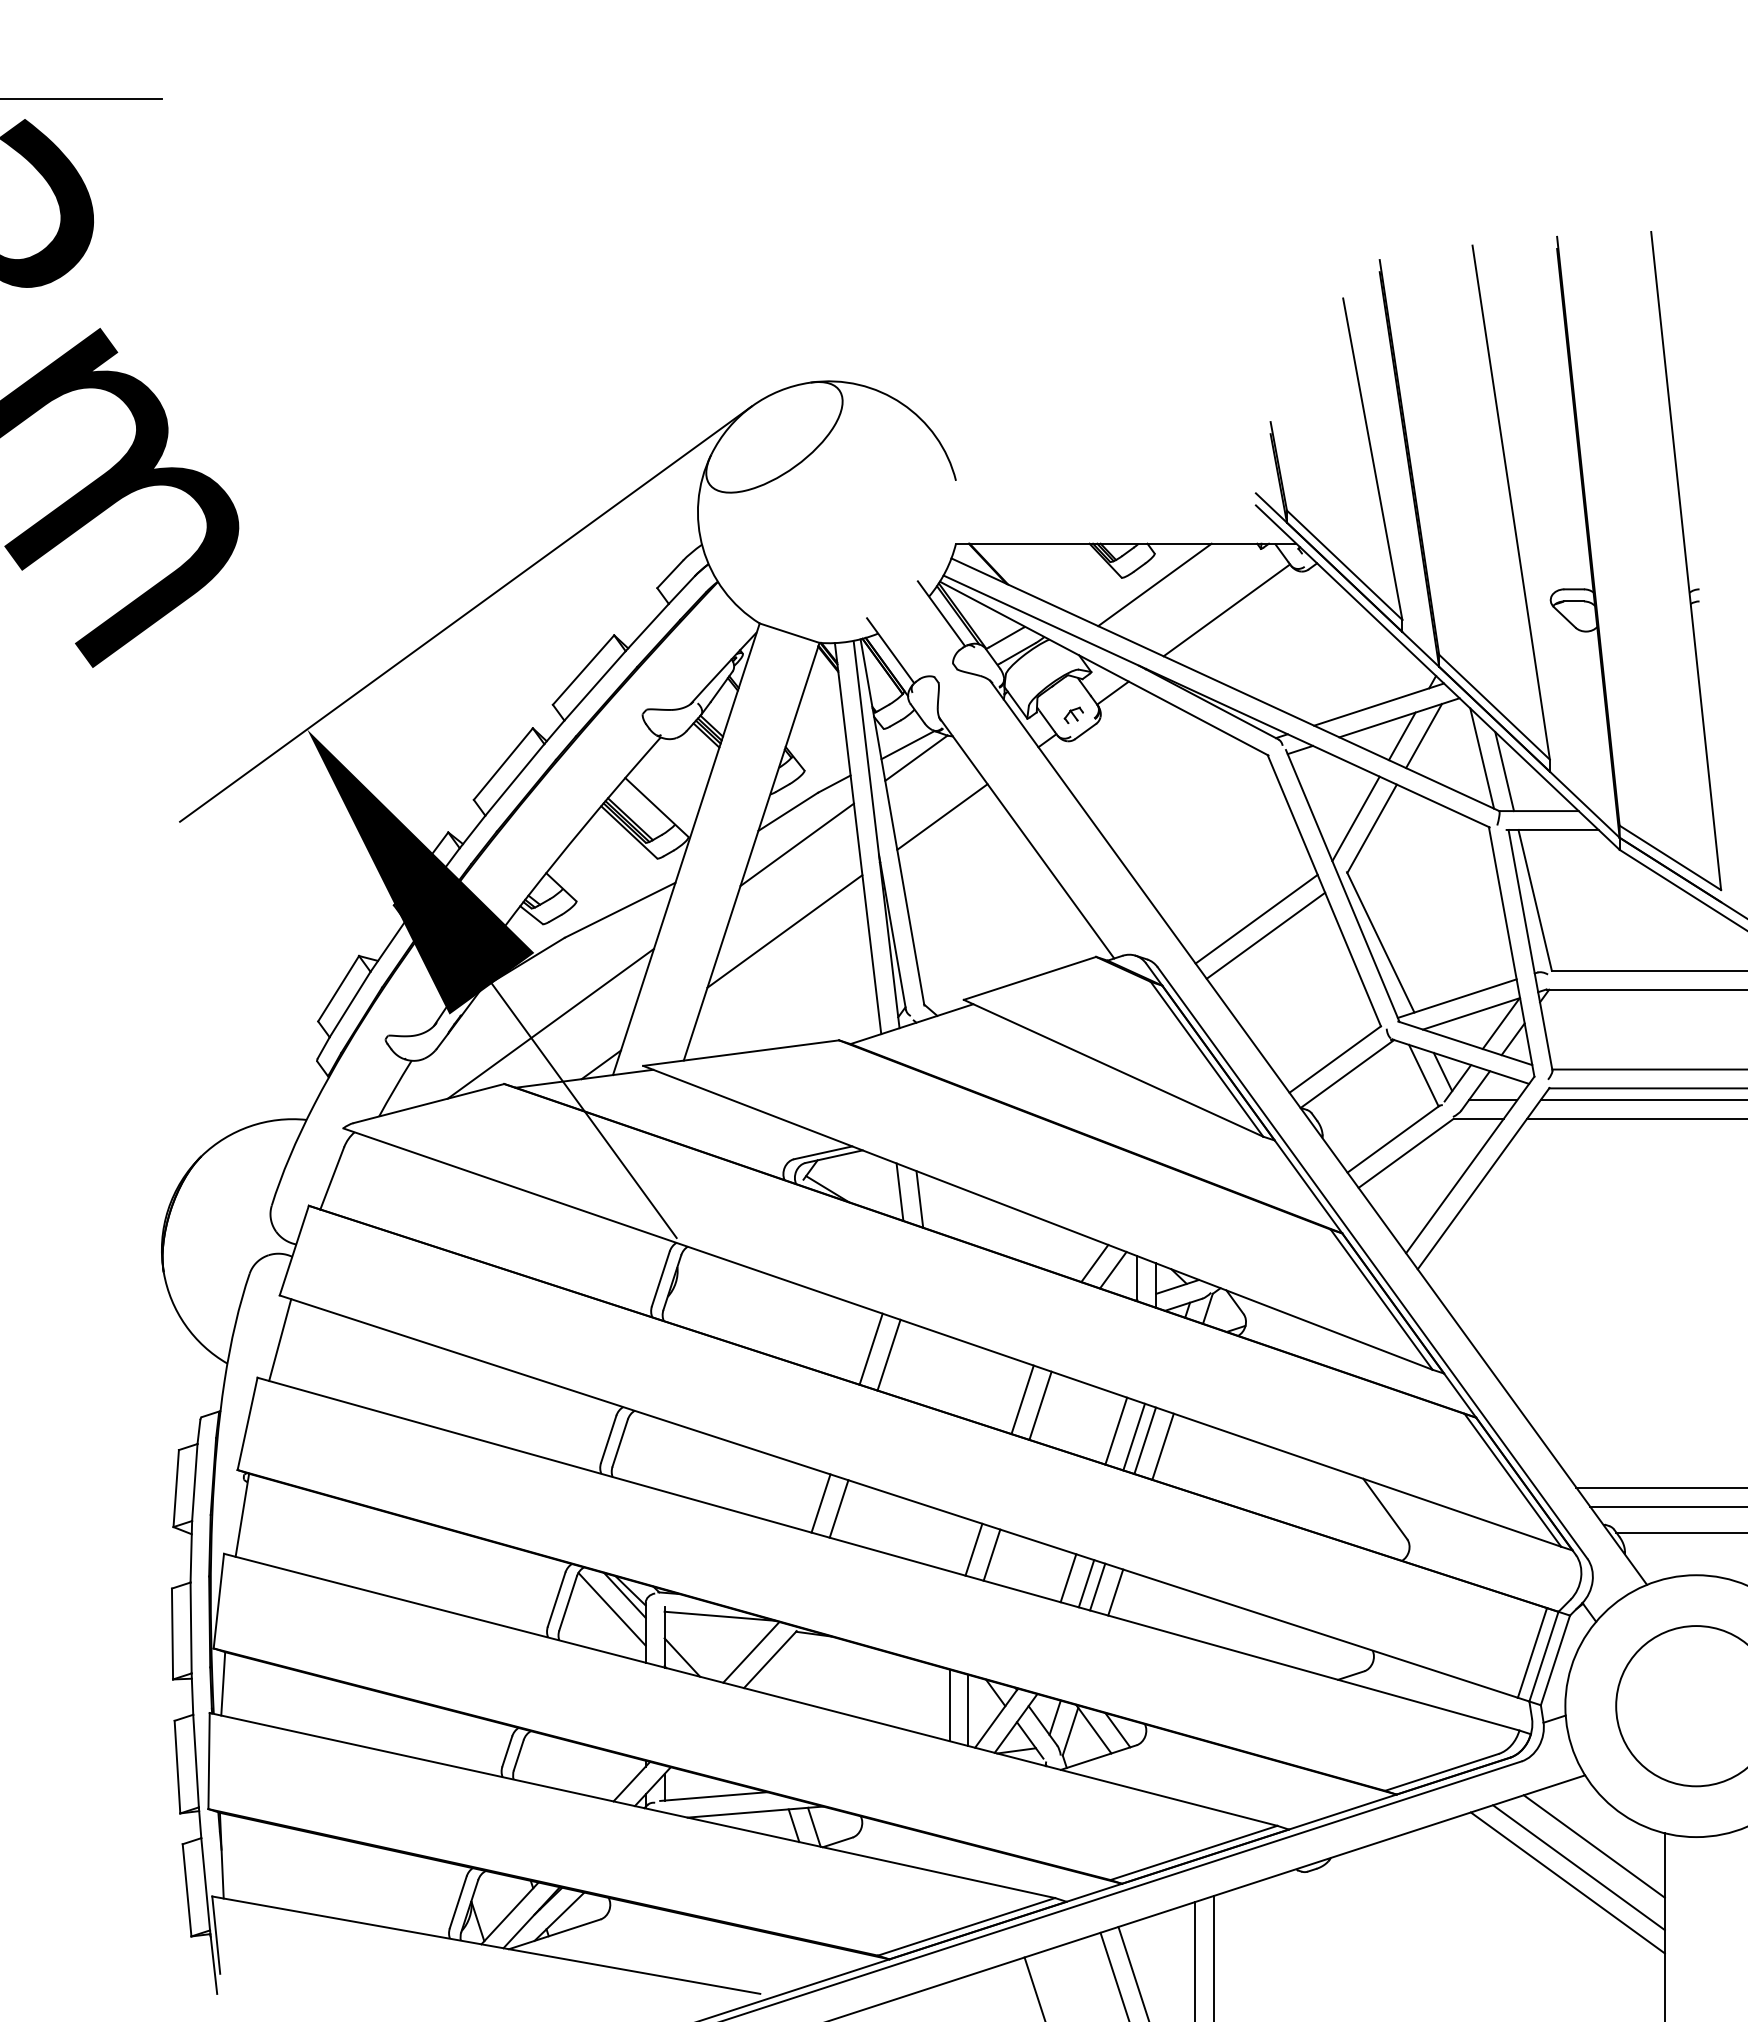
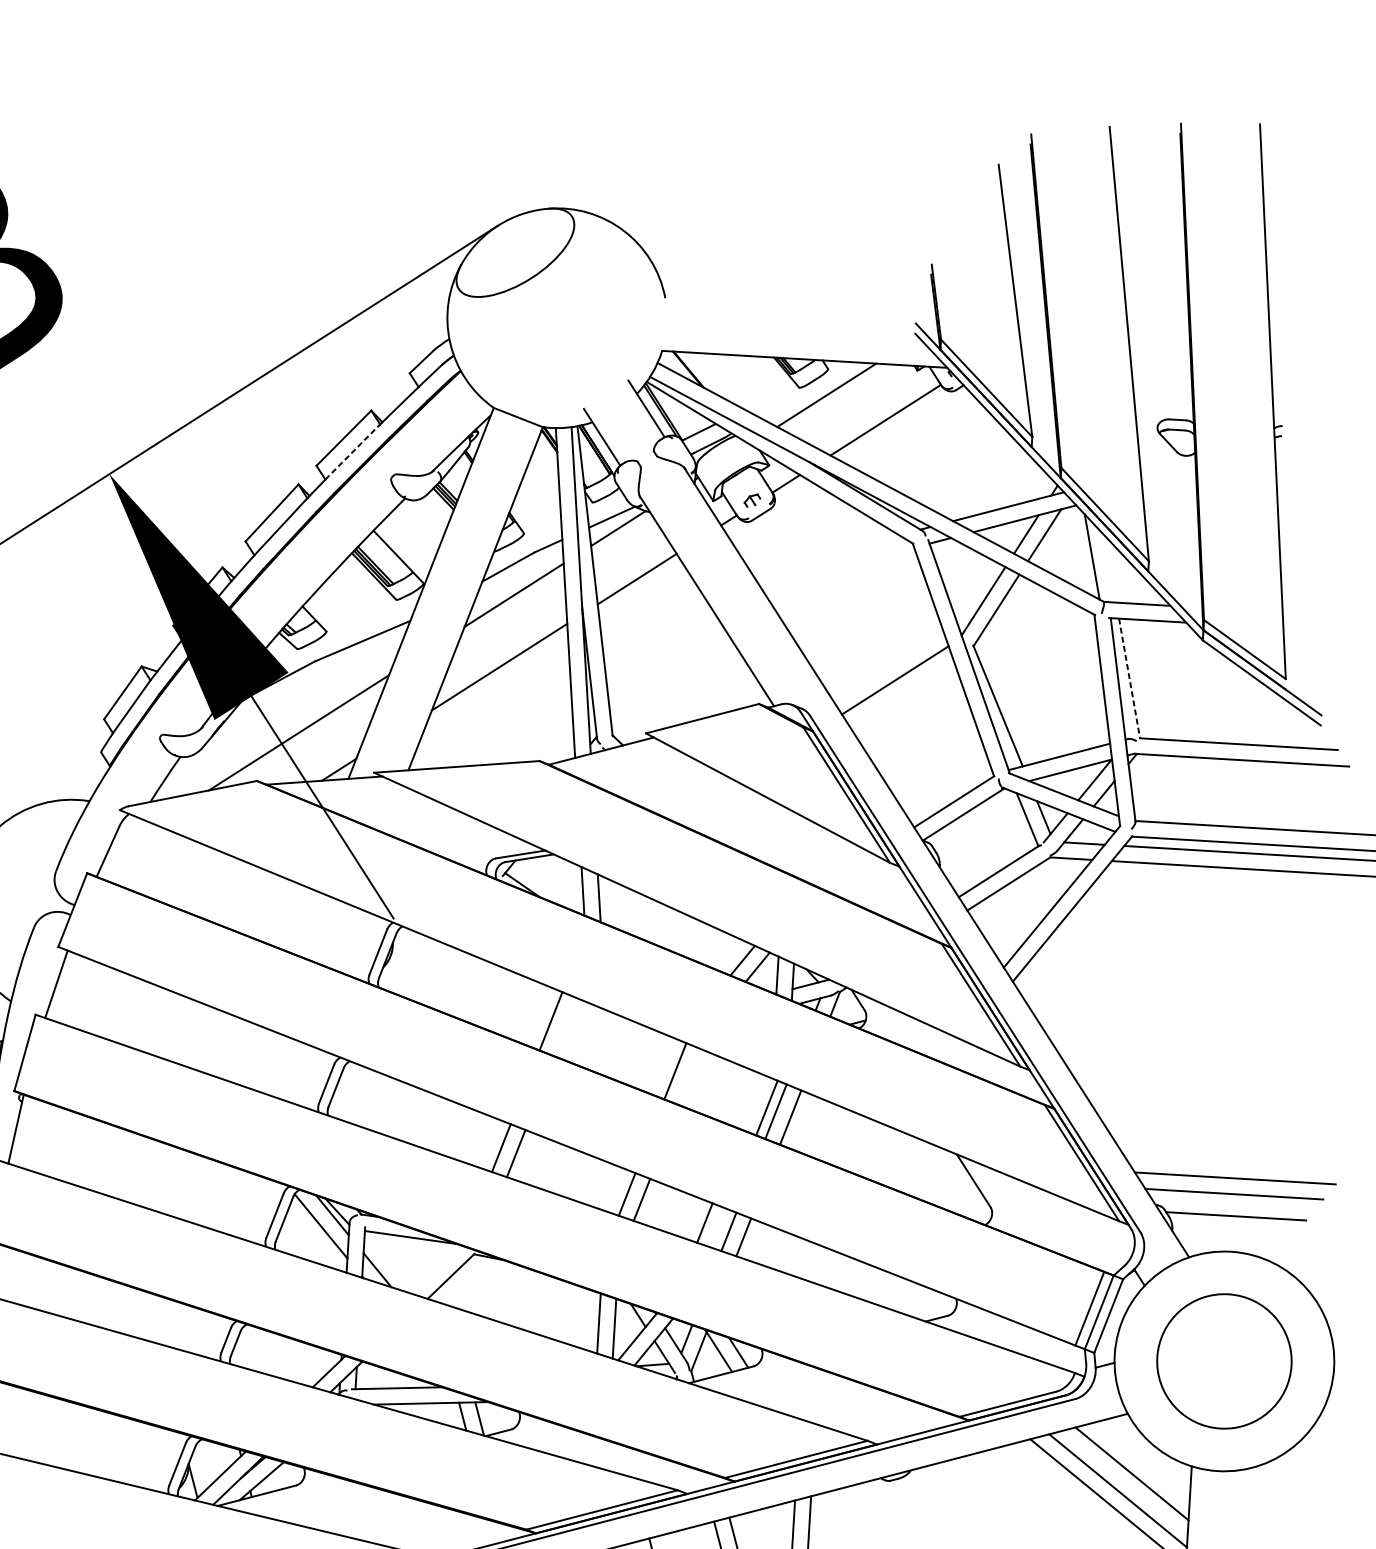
line: (595, 685) -> (353, 451), solid -> dashed
line: (1504, 771) -> (1110, 568), removed
line: (1535, 900) -> (1129, 678), solid -> dashed
line: (1265, 935) -> (901, 694), removed
line: (888, 1354) -> (565, 1026), removed
line: (1040, 1405) -> (690, 1076), removed
line: (1116, 1430) -> (752, 1101), removed
line: (1086, 1583) -> (719, 1228), removed
line: (751, 1652) -> (435, 1269), removed

